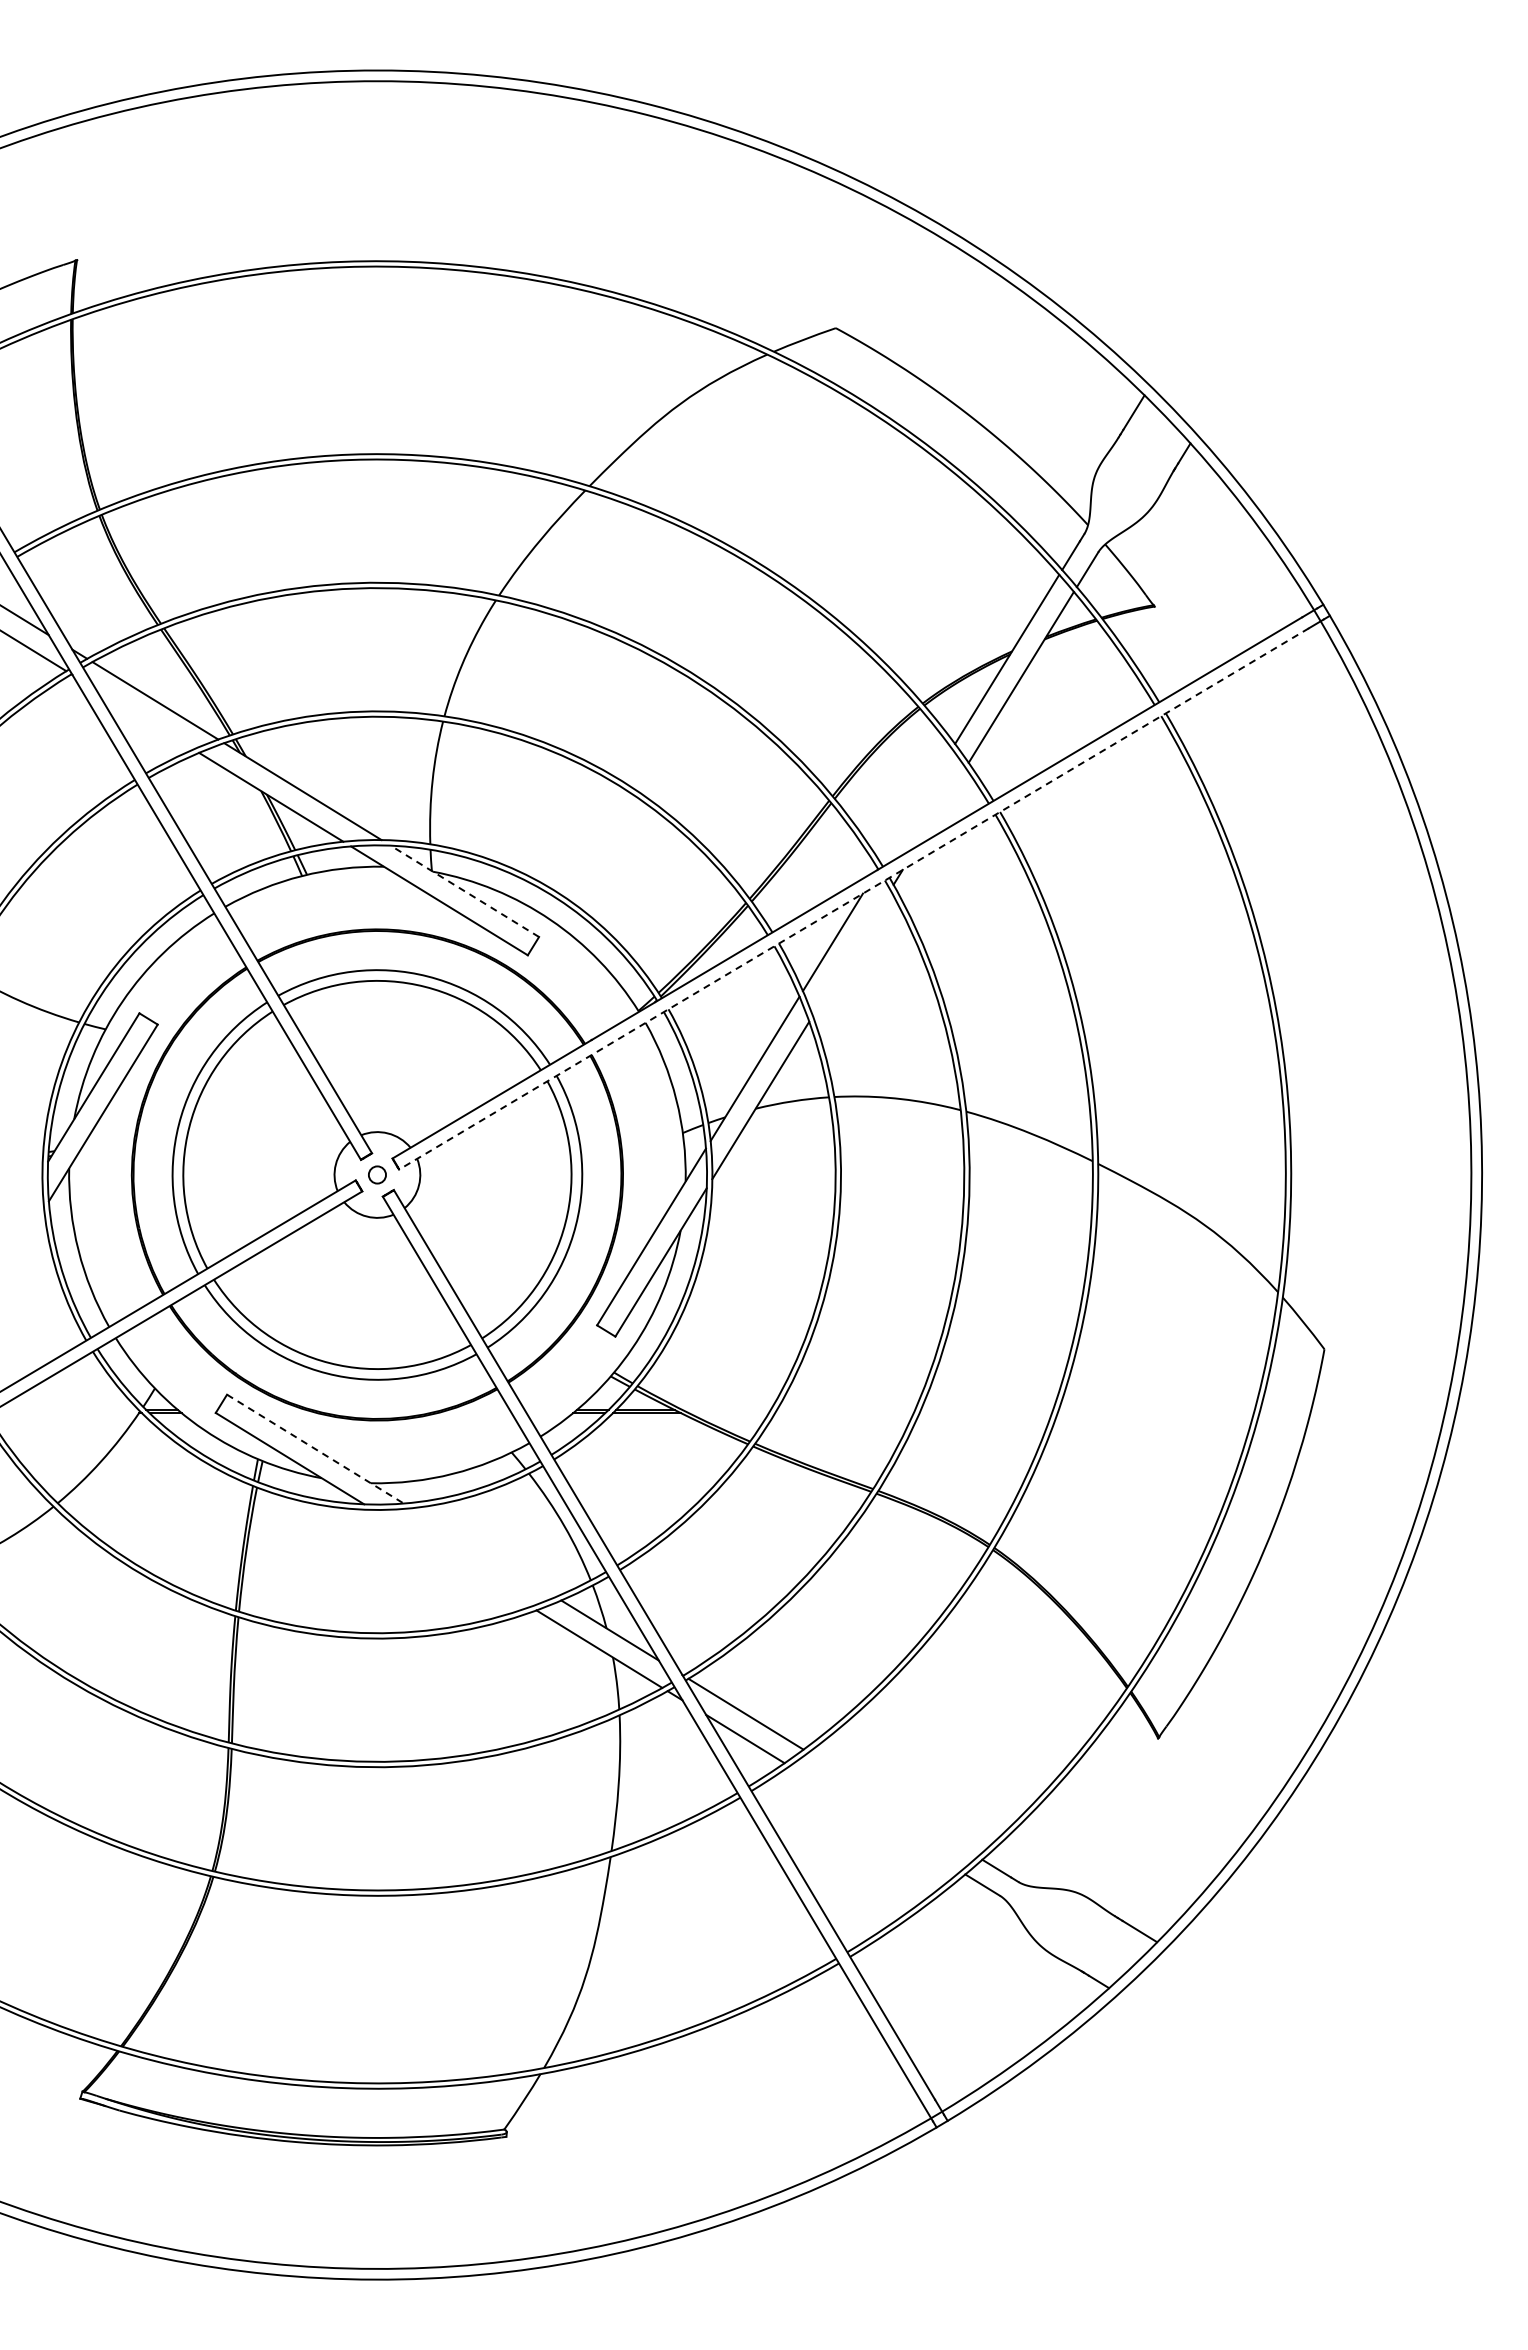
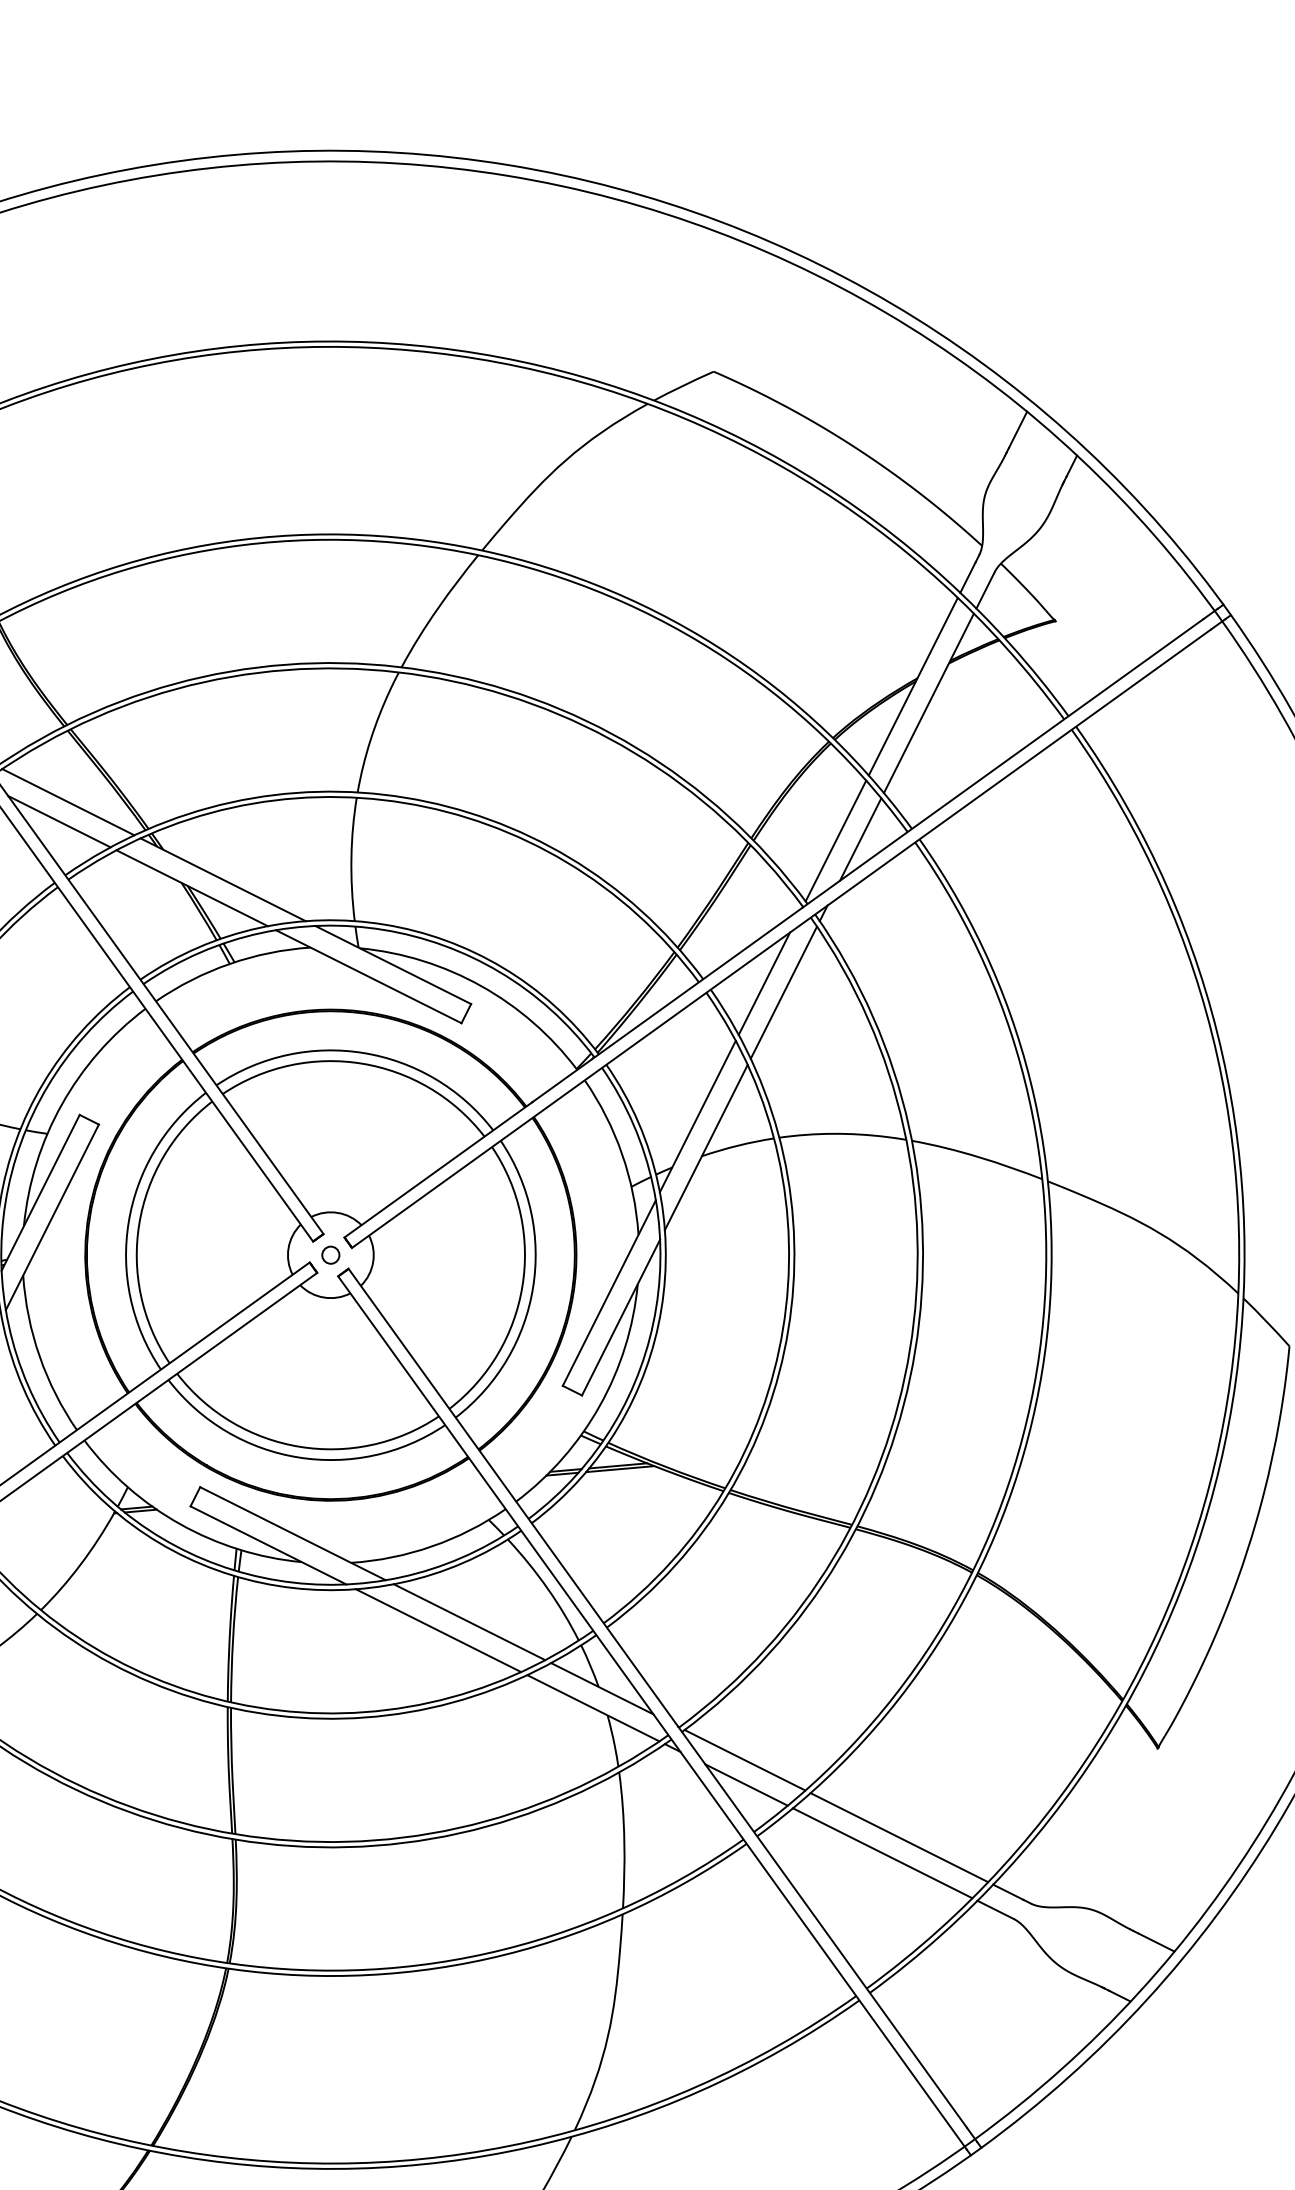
line: (144, 719) -> (59, 821), added
line: (916, 805) -> (835, 840), added
line: (941, 806) -> (860, 838), added
line: (464, 891) -> (392, 965), dashed -> solid
line: (853, 899) -> (781, 939), dashed -> solid
line: (851, 952) -> (783, 992), added
line: (315, 1449) -> (293, 1534), dashed -> solid
line: (483, 1552) -> (469, 1622), added
line: (451, 1557) -> (437, 1629), added
line: (892, 1804) -> (898, 1837), added
line: (874, 1818) -> (882, 1852), added

